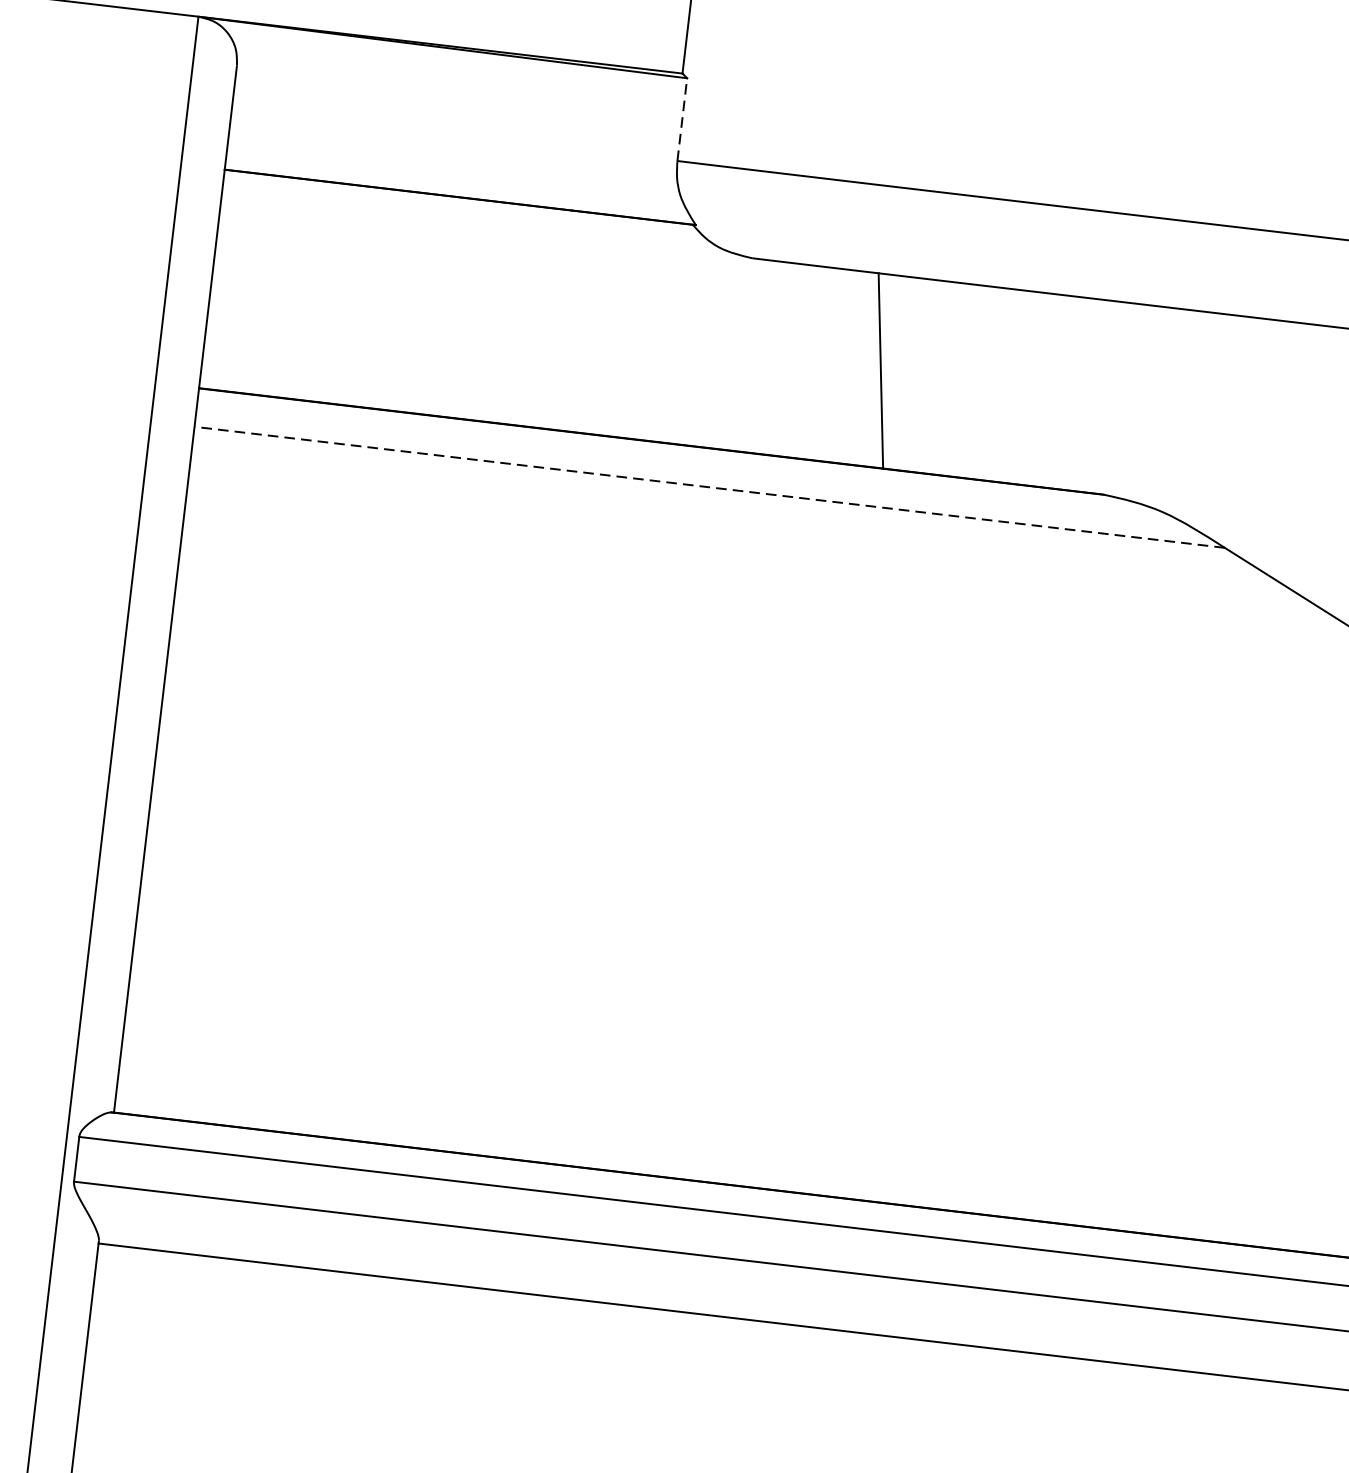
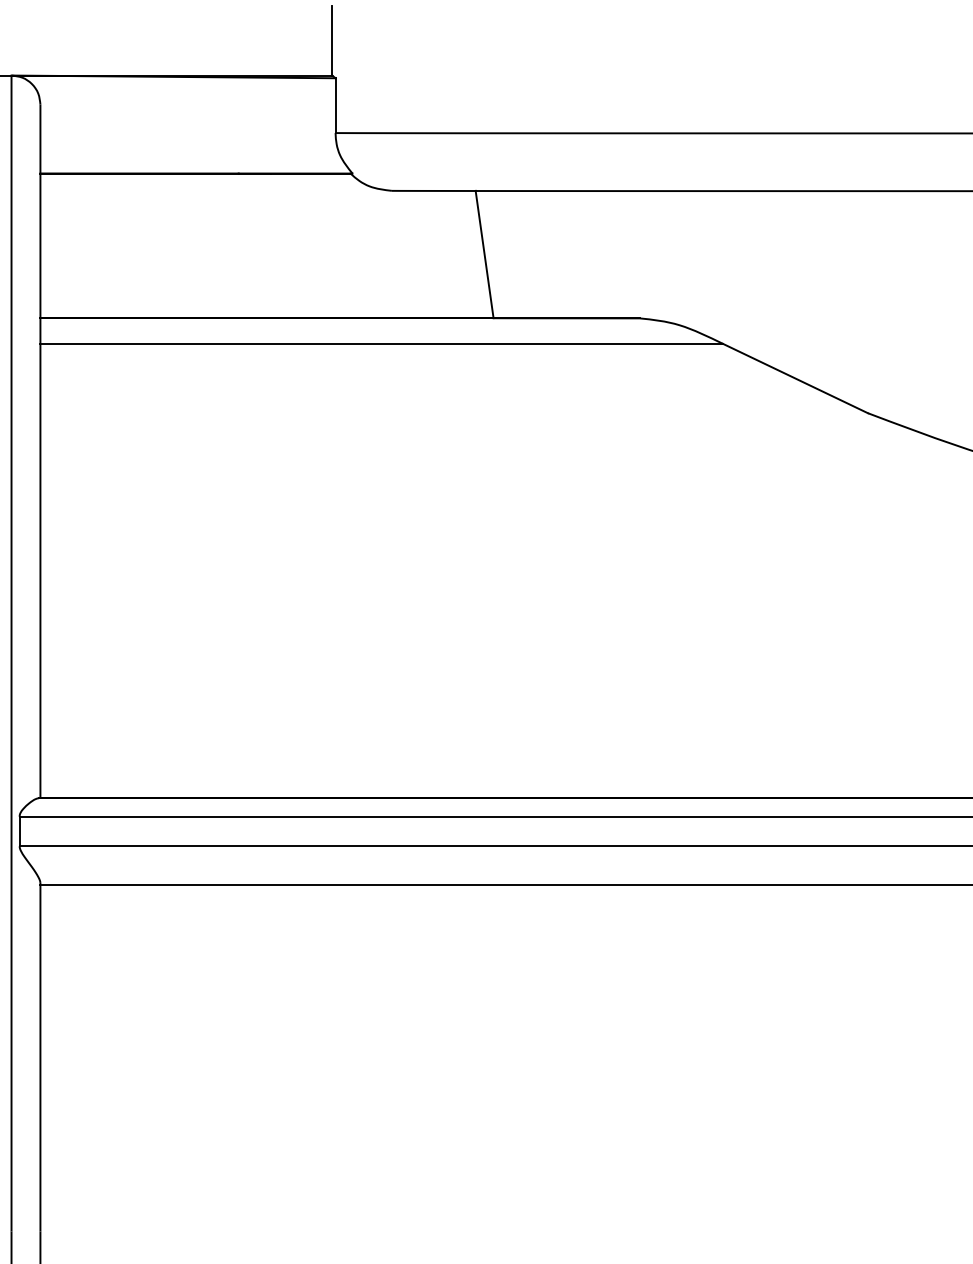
line: (682, 119) -> (335, 105), dashed -> solid
line: (709, 486) -> (381, 343), dashed -> solid

